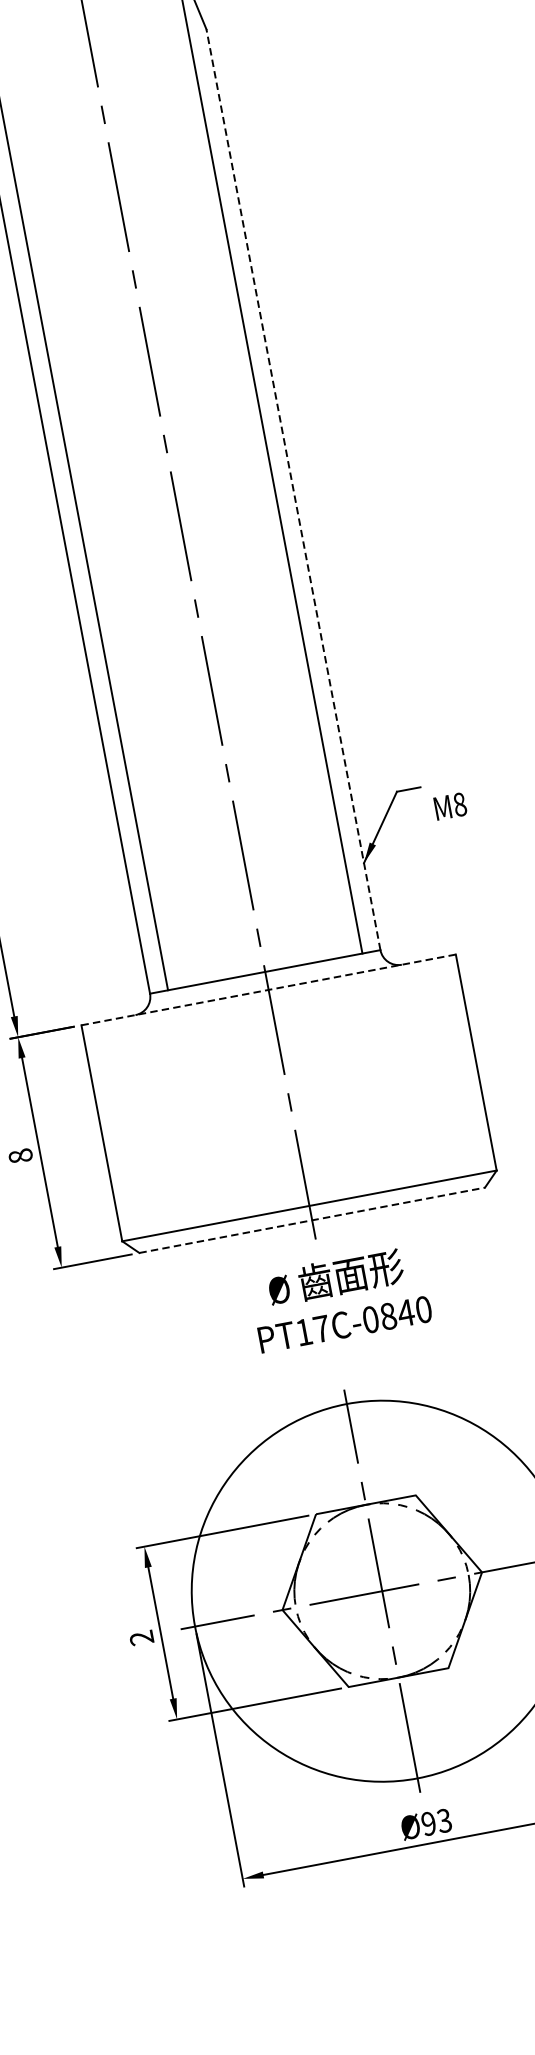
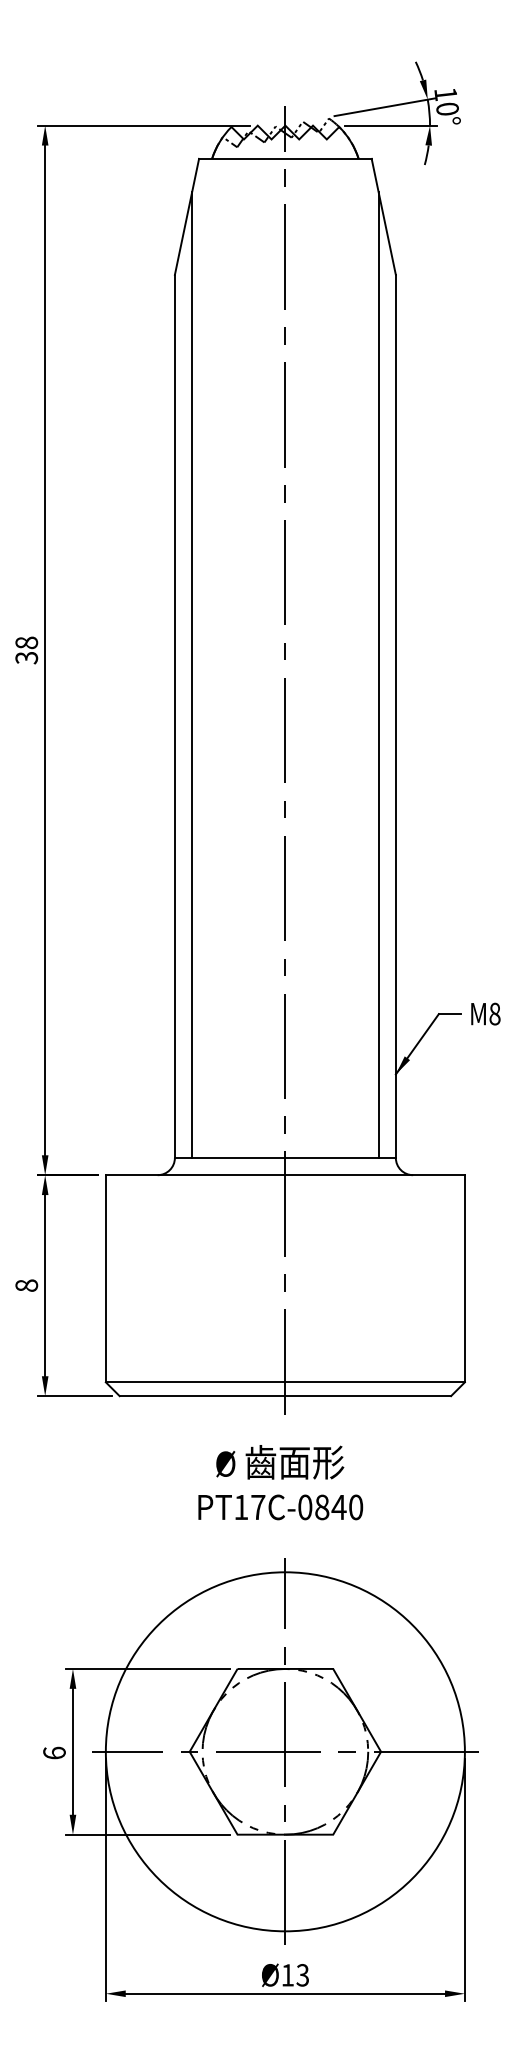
line: (293, 489) -> (395, 716), dashed -> solid
text: (450, 805) -> (485, 1013), moved
line: (268, 990) -> (285, 1175), dashed -> solid
line: (312, 1220) -> (285, 1396), dashed -> solid
text: (340, 1298) -> (280, 1482), moved
text: (141, 1637) -> (54, 1752), 2 -> 6
text: (428, 1824) -> (287, 1975), Ø93 -> Ø13

